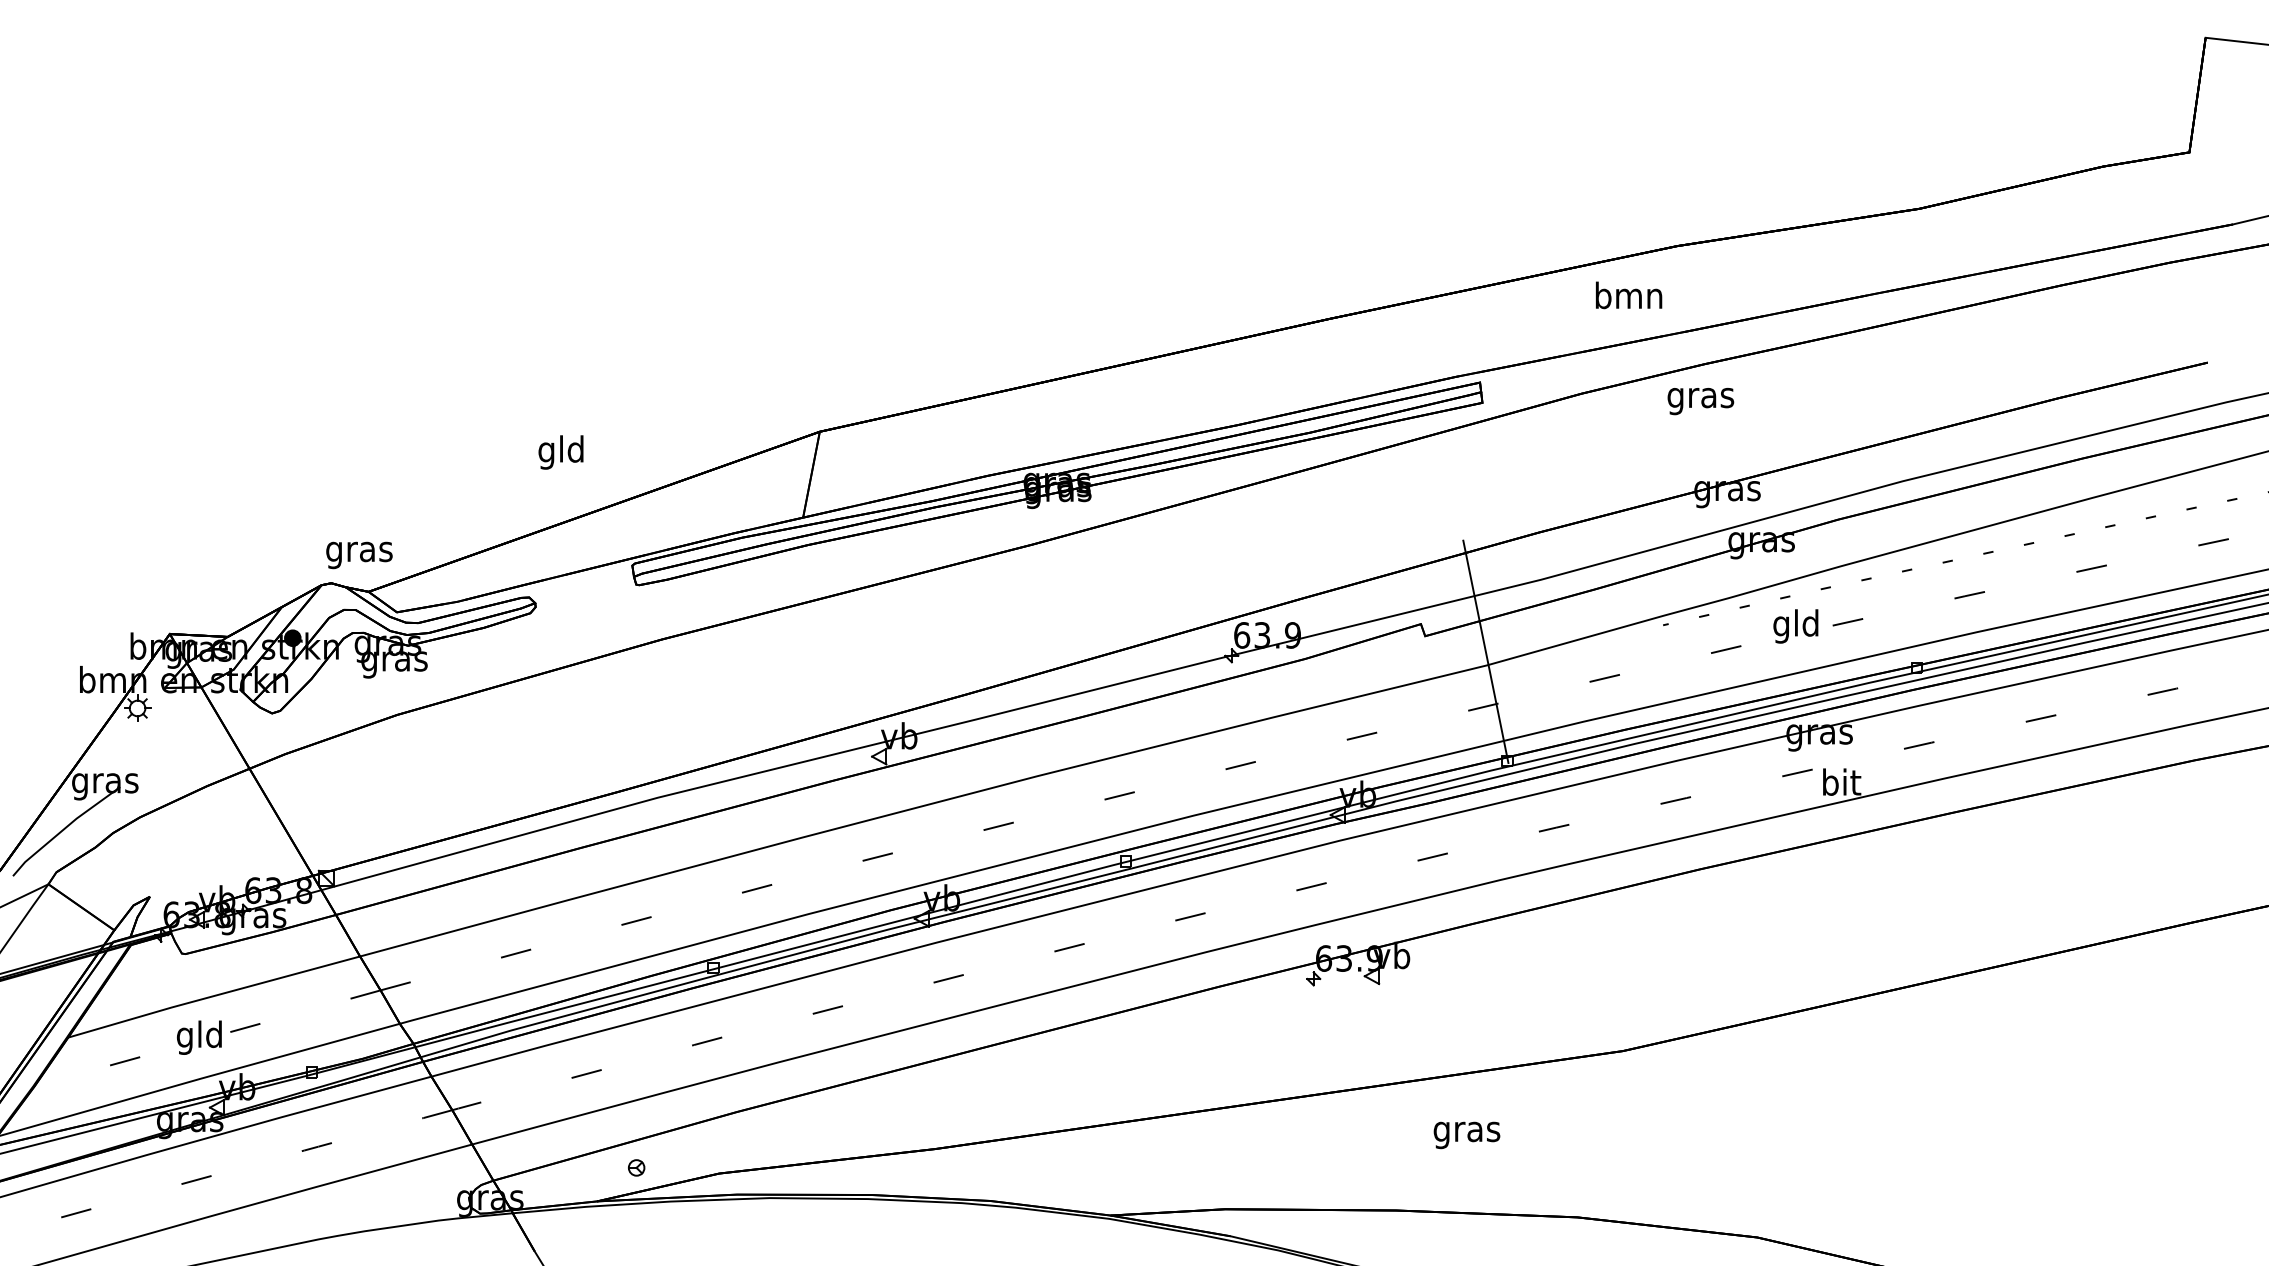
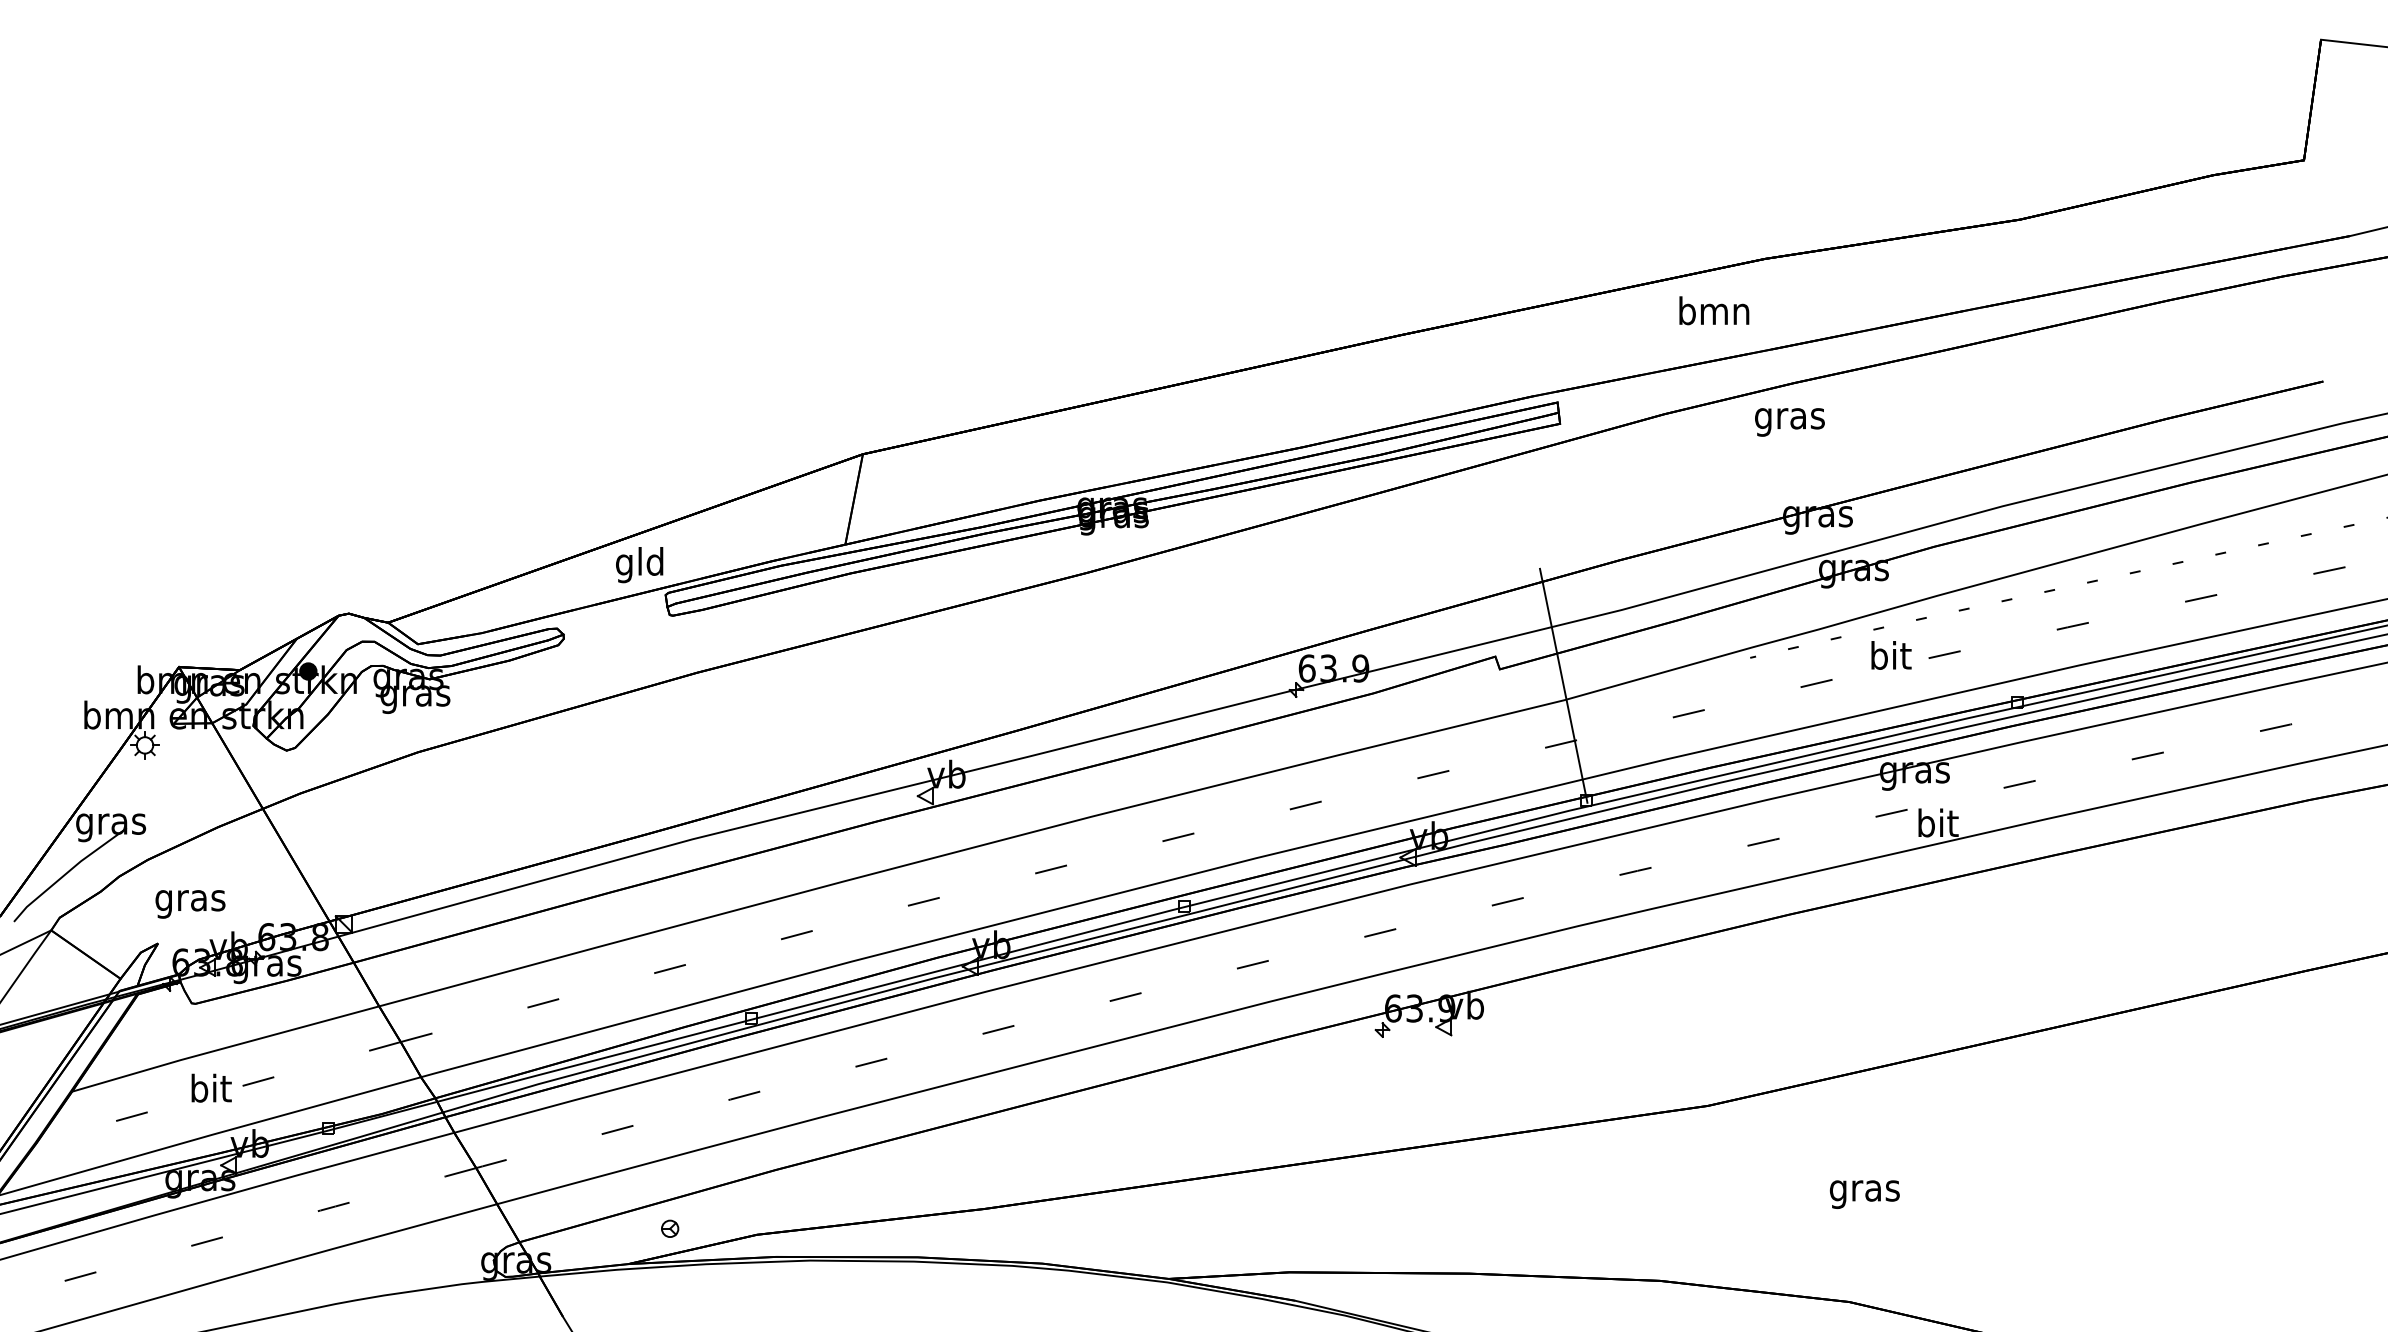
text: (560, 452) -> (639, 565), moved
text: (359, 555) -> (190, 904), moved
text: (1795, 626) -> (1889, 659), gld -> bit
text: (198, 1037) -> (209, 1091), gld -> bit
text: (1466, 1135) -> (1864, 1194), moved

